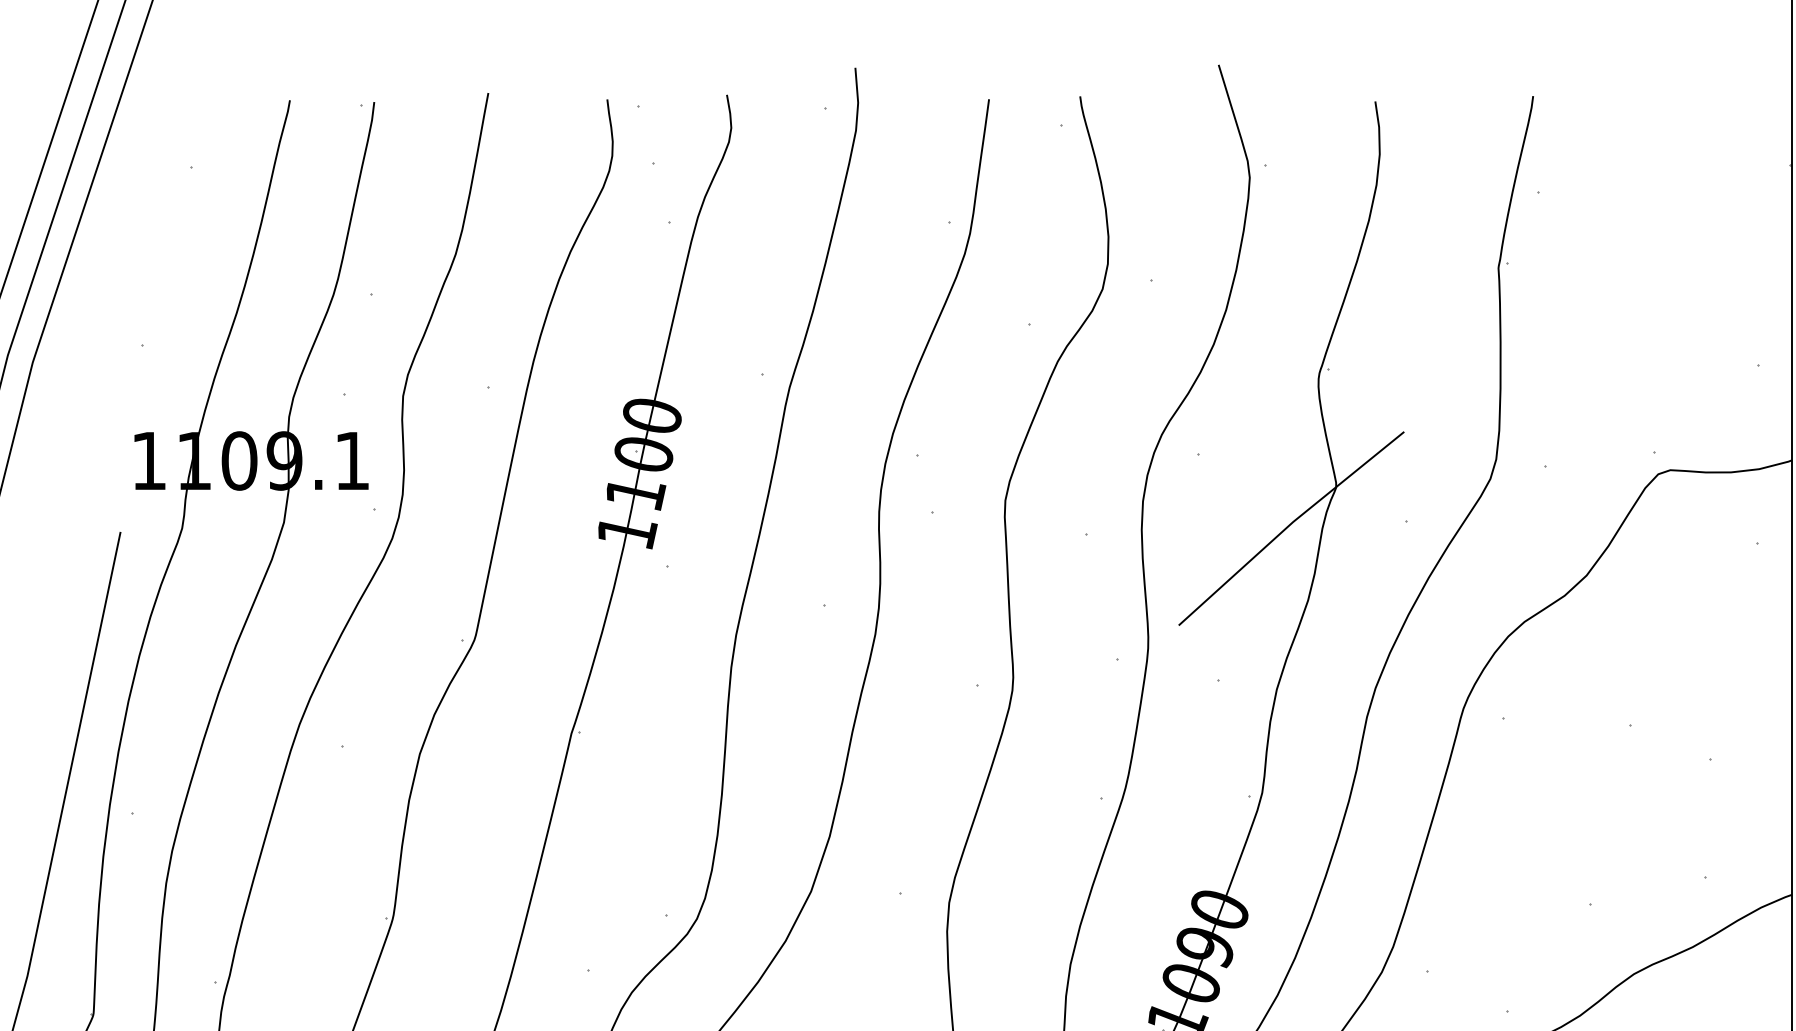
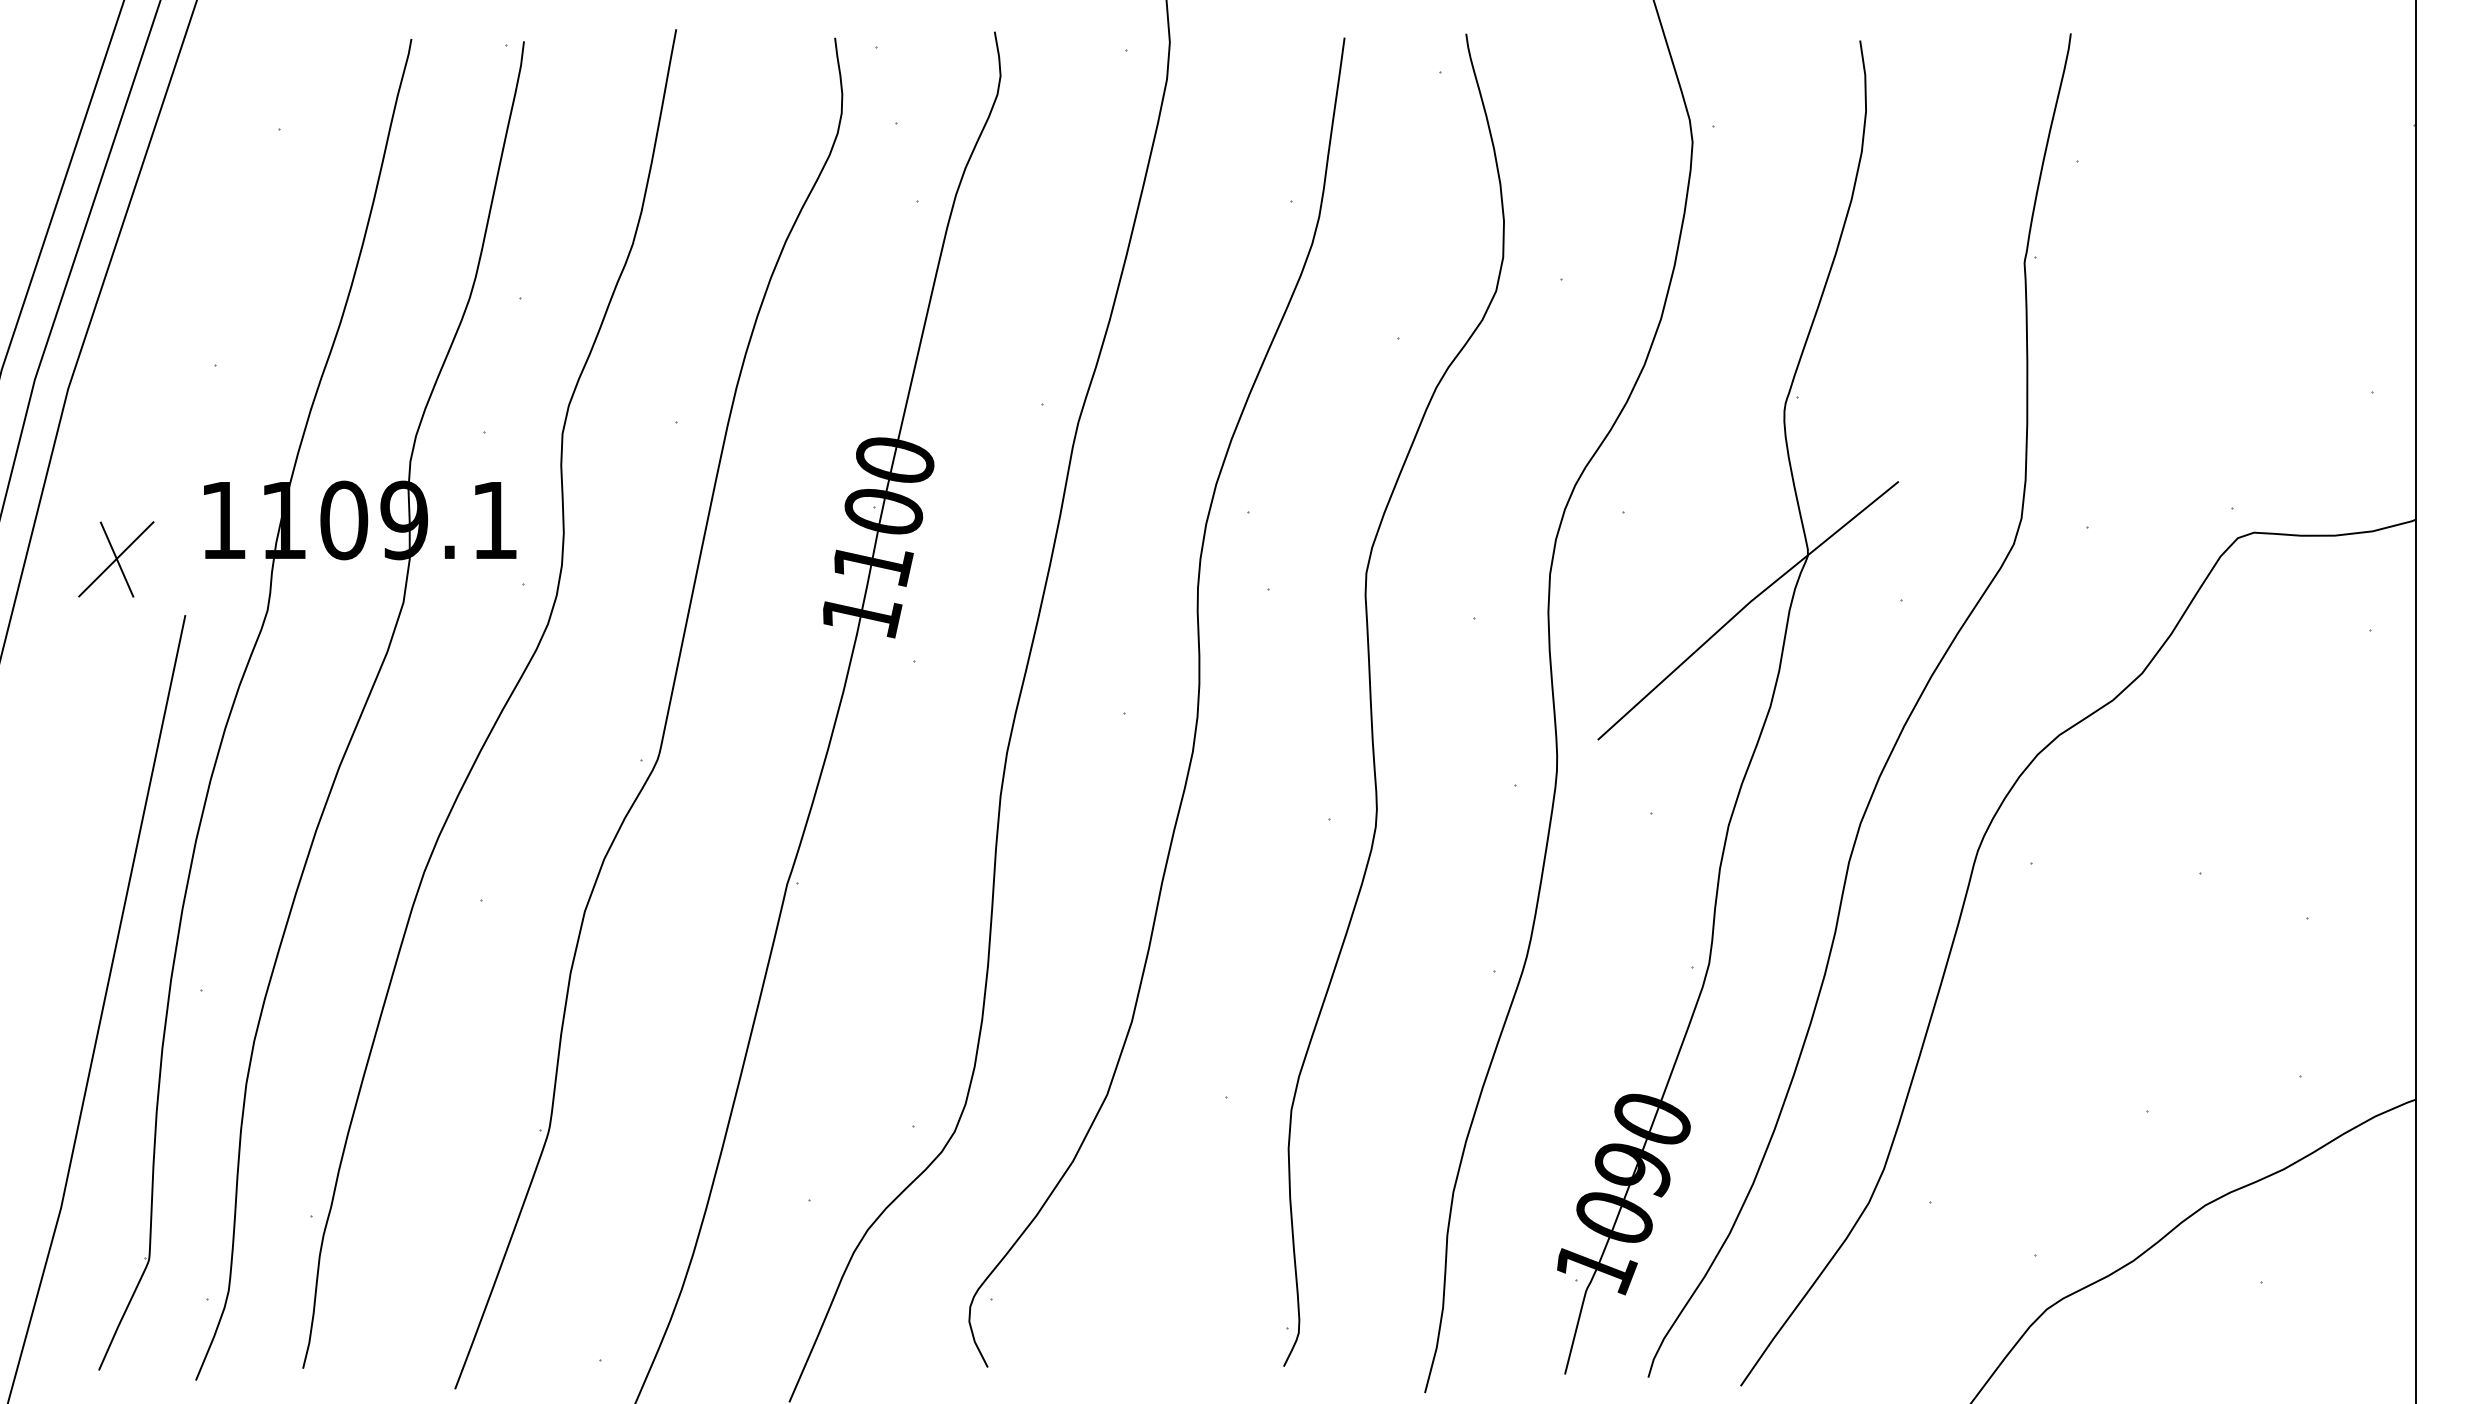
part: (68, 490) -> (116, 559), added

